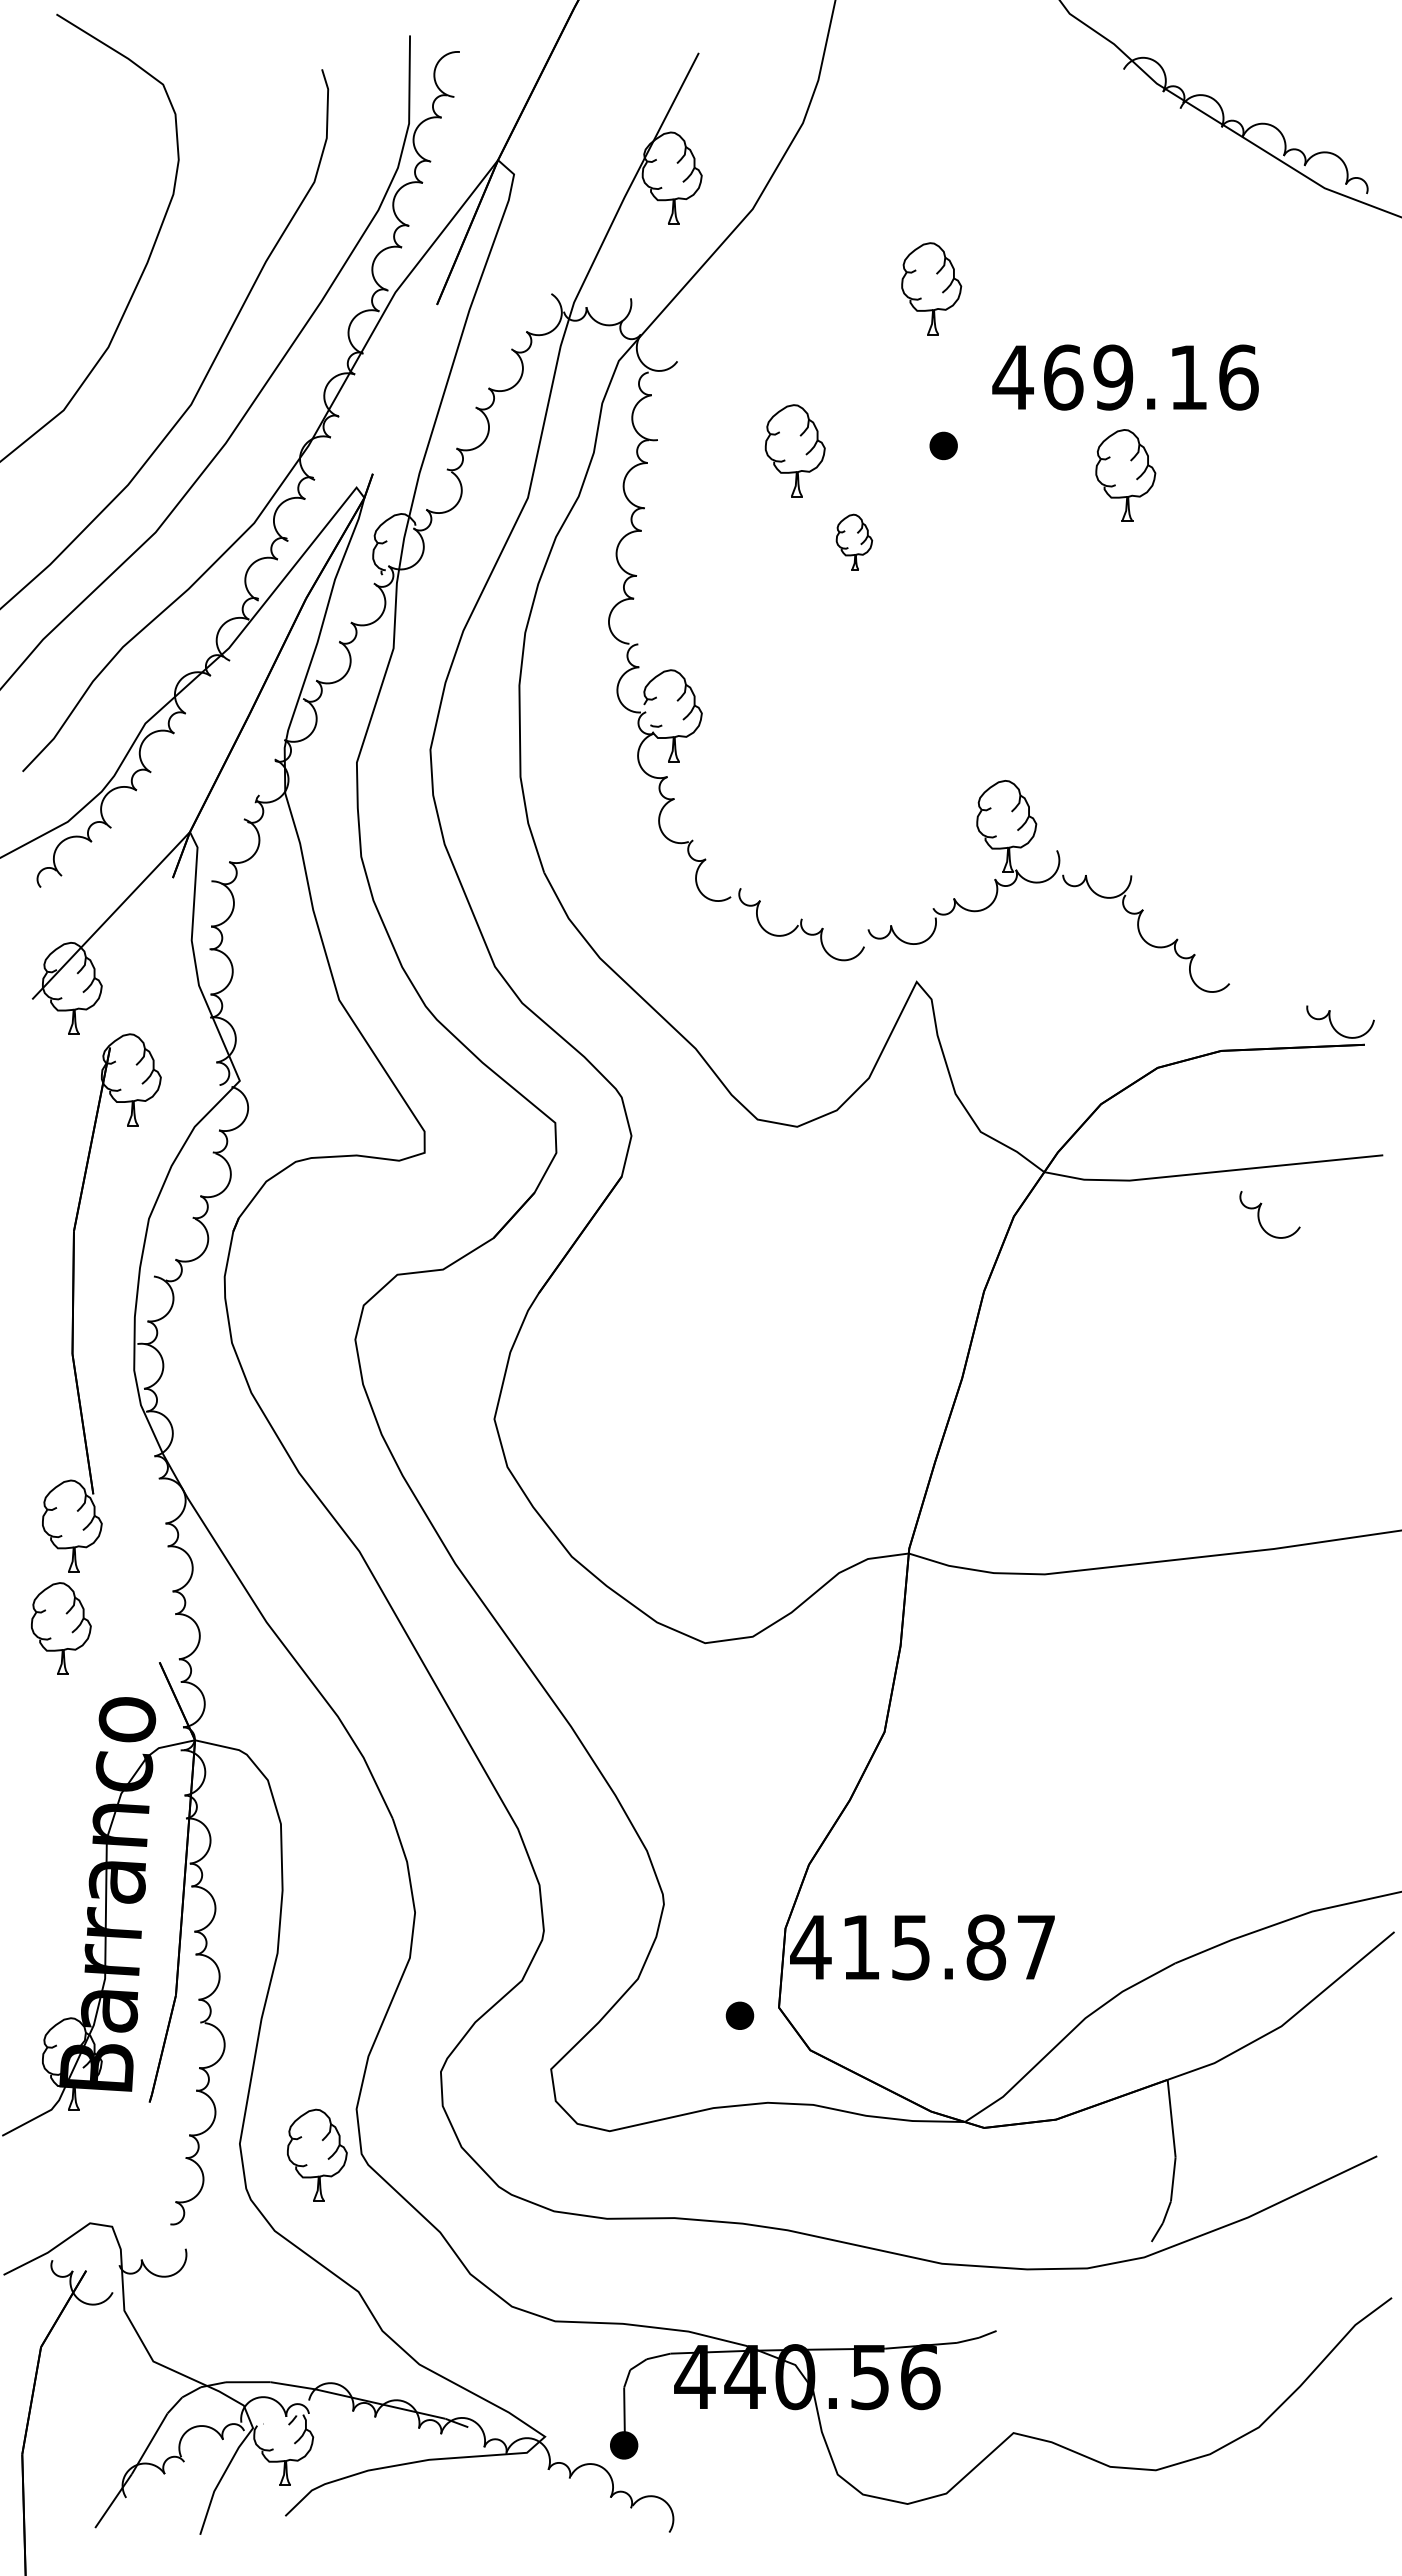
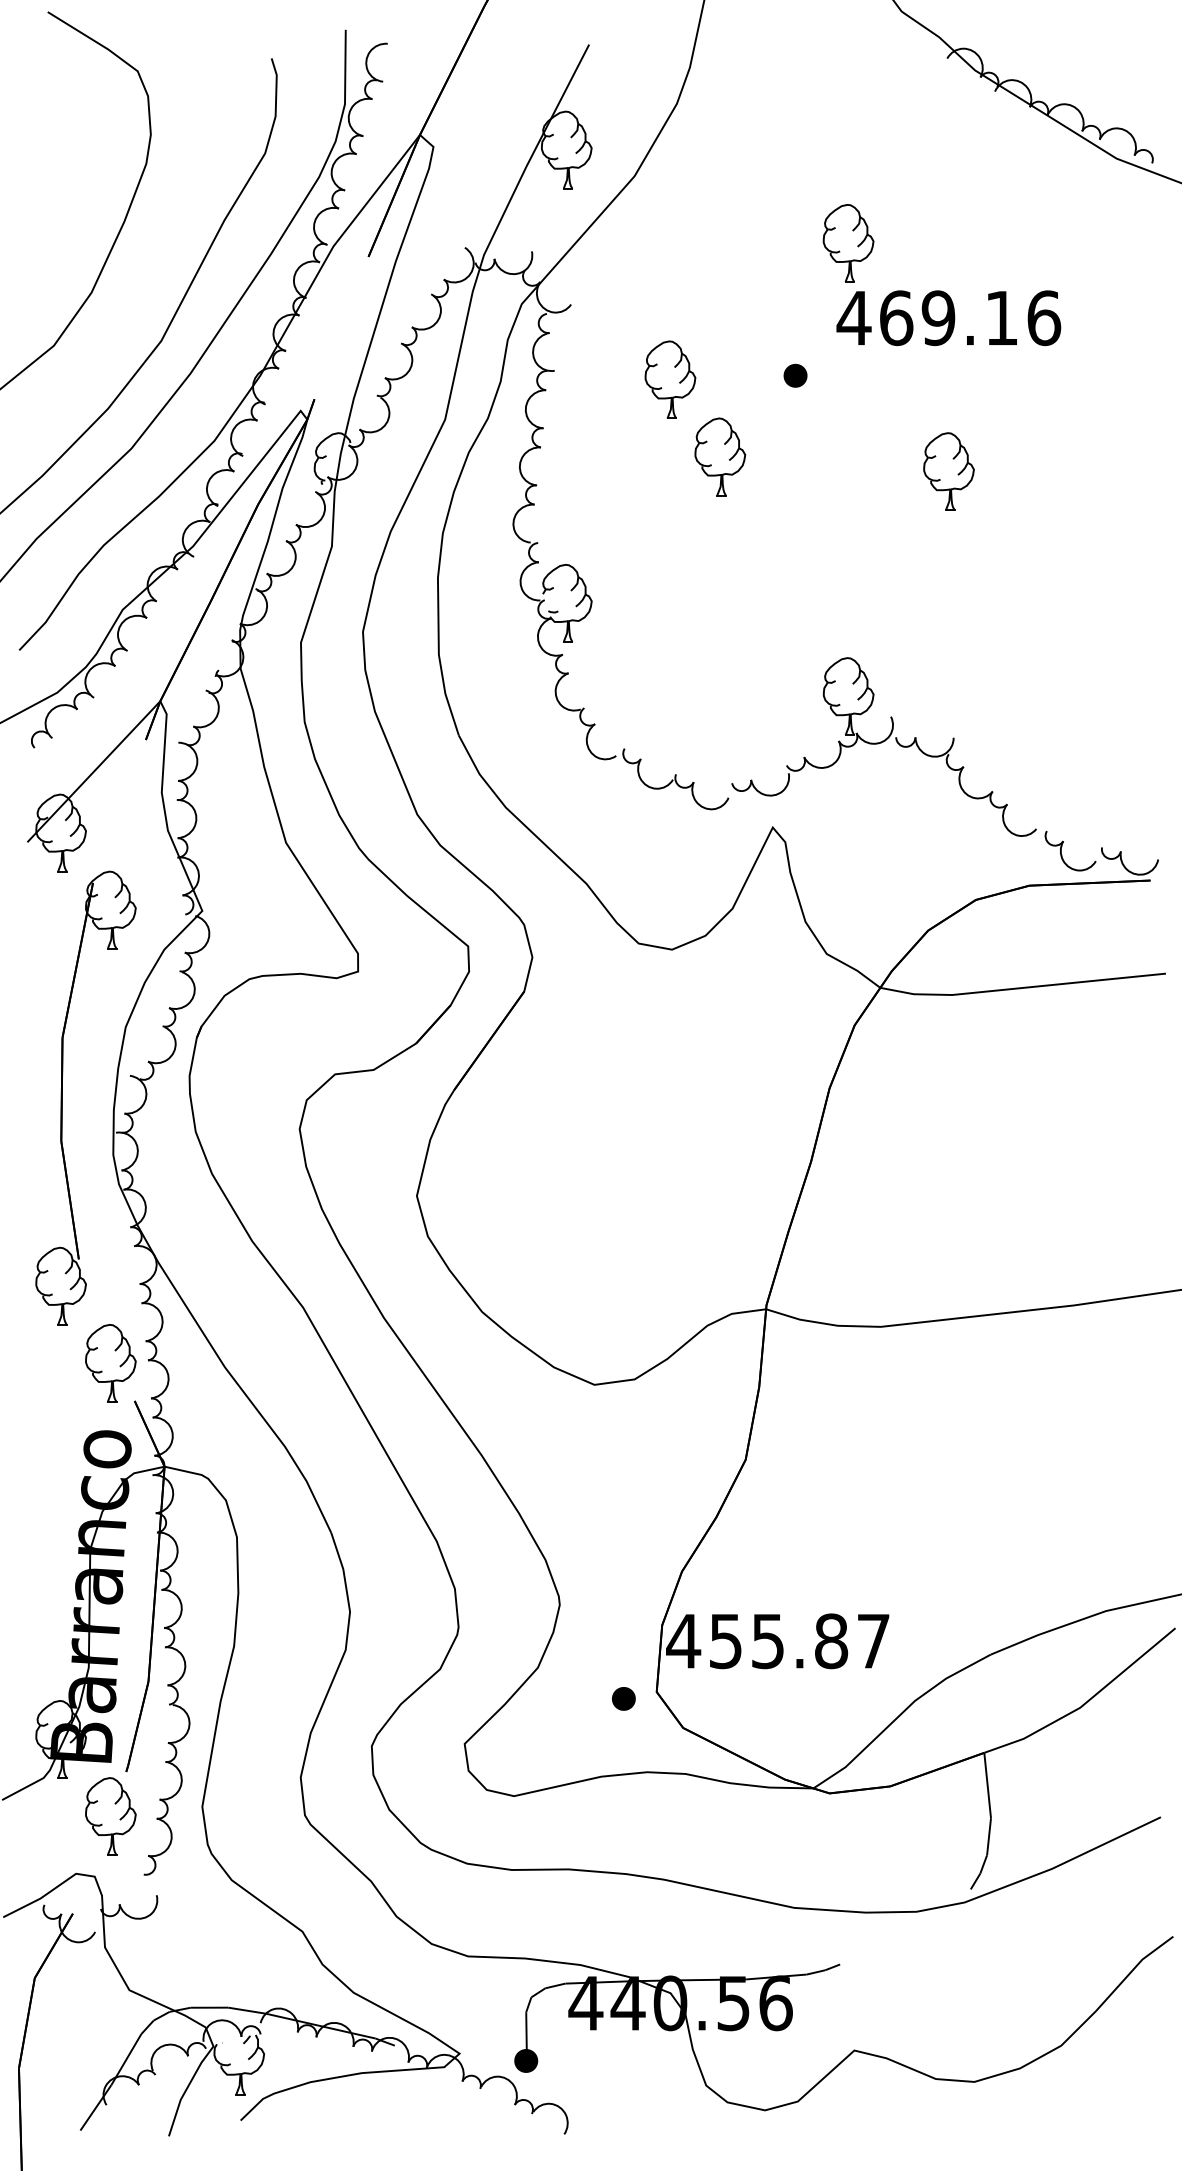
part: (931, 288) -> (848, 243), moved
part: (1125, 475) -> (948, 471), moved
part: (854, 541) -> (720, 456), size x1.67
part: (1259, 1214) -> (1061, 850), moved
part: (61, 1628) -> (111, 1363), moved
text: (860, 1947) -> (725, 1641), 415.87 -> 455.87
part: (317, 2154) -> (111, 1815), moved

